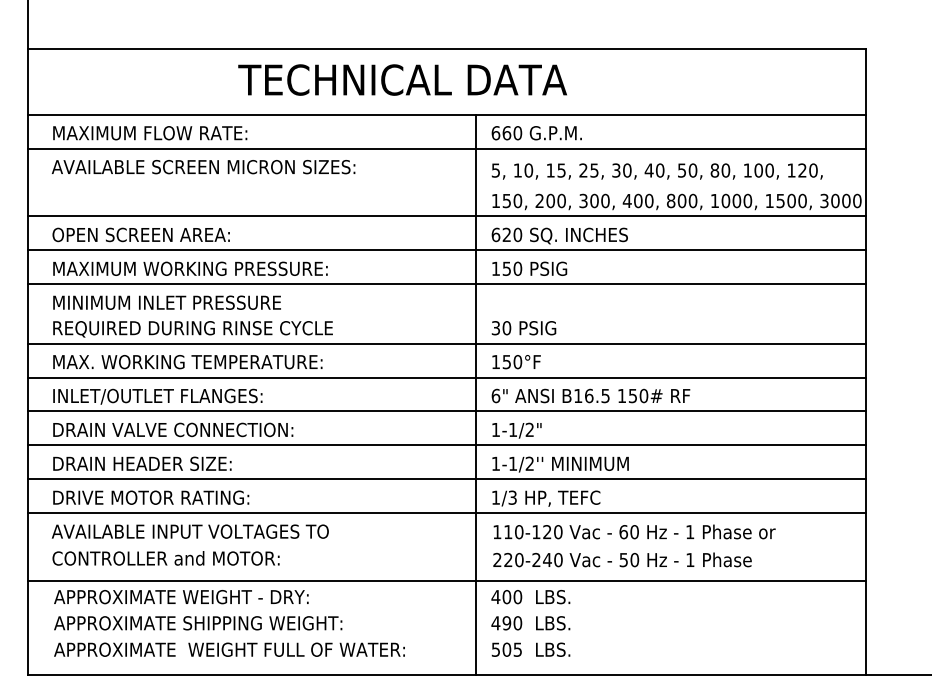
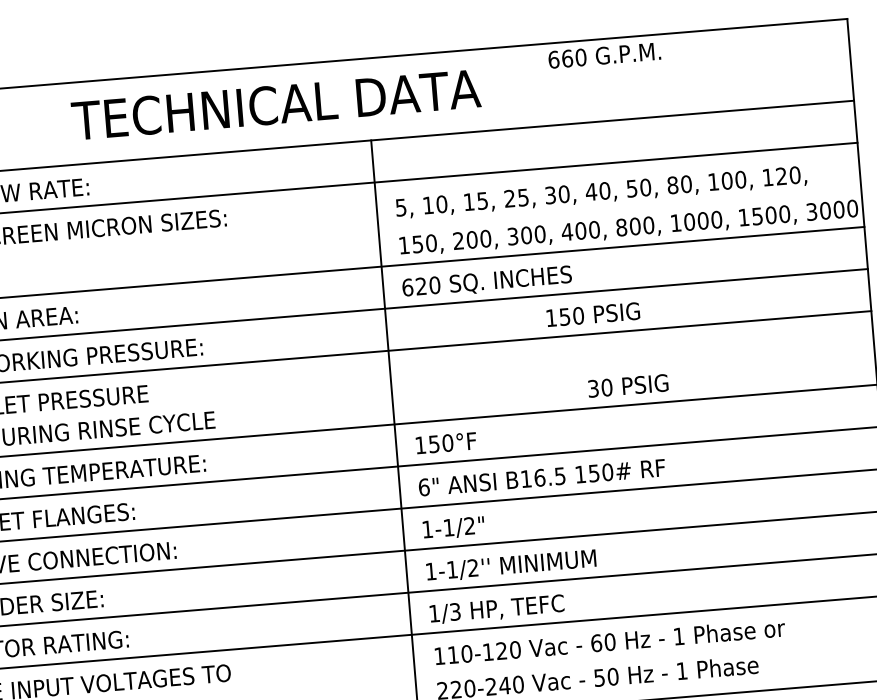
text: (536, 133) -> (604, 56), moved
text: (529, 268) -> (592, 314), moved
text: (523, 328) -> (627, 386), moved

